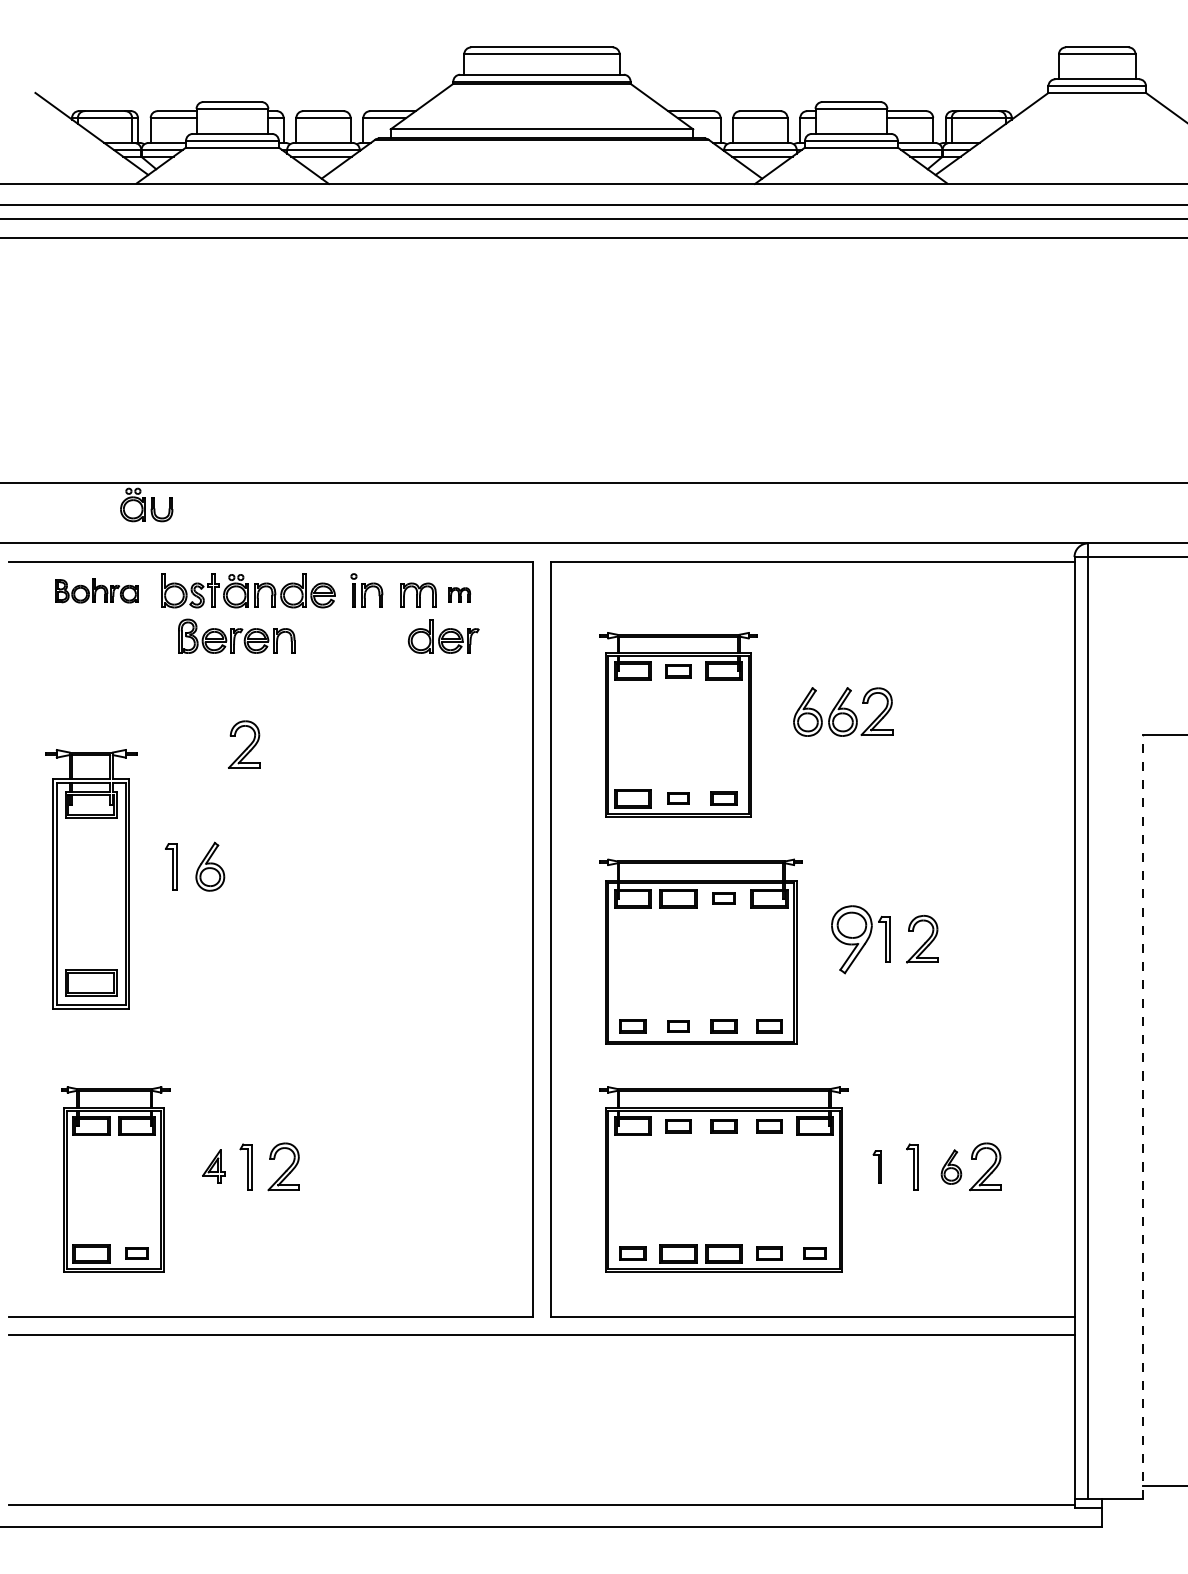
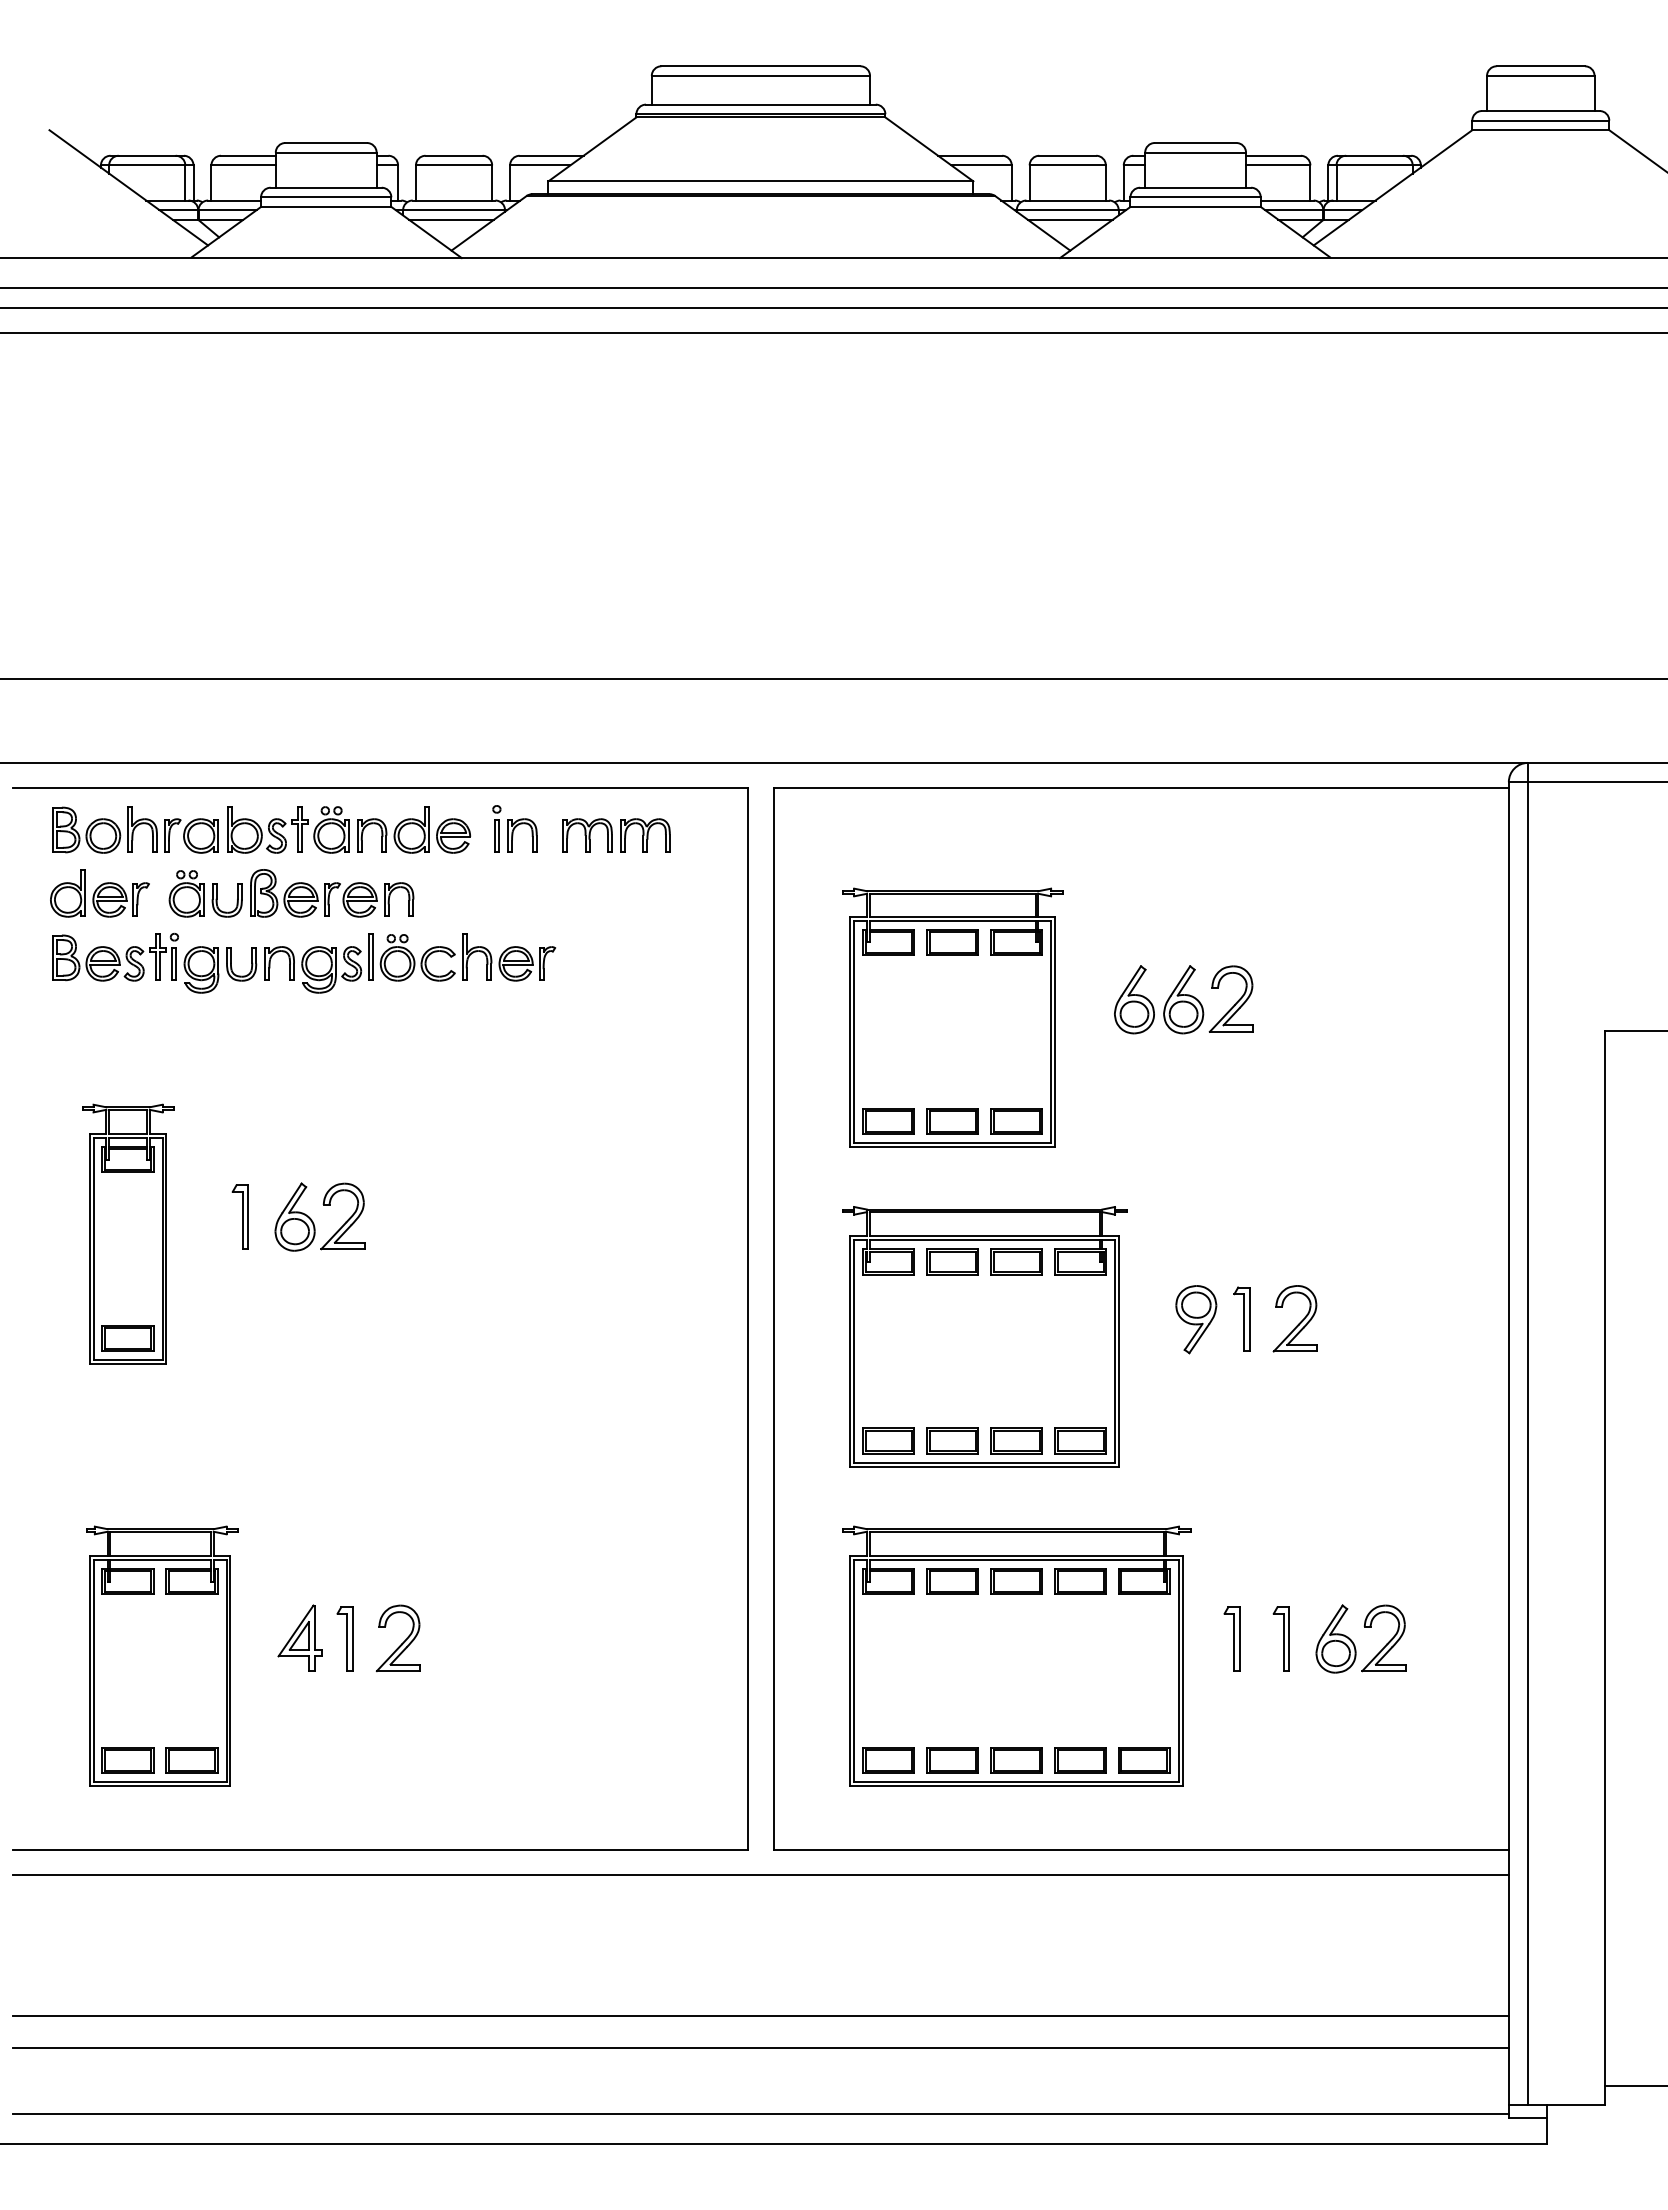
part: (146, 504) -> (205, 893), moved
part: (96, 590) -> (135, 829), size x1.43
part: (459, 595) -> (645, 835), size x1.67
part: (443, 636) -> (99, 893), moved
part: (678, 671) -> (952, 942), size x1.43
part: (216, 685) -> (304, 962), added
part: (244, 744) -> (342, 1216), moved
part: (678, 798) -> (952, 1121), size x1.67
part: (723, 798) -> (1016, 1121), size x1.43
part: (91, 878) -> (128, 1233), size x0.71
part: (723, 898) -> (1016, 1261), size x1.67
part: (852, 939) -> (1196, 1319), size x0.71
part: (632, 1025) -> (888, 1440), size x1.43
part: (678, 1025) -> (952, 1440), size x1.67
part: (723, 1025) -> (1016, 1440), size x1.43
part: (769, 1025) -> (1080, 1440), size x1.43
line: (1142, 1117) -> (1604, 1568), dashed -> solid
part: (678, 1126) -> (952, 1581), size x1.43
part: (723, 1126) -> (1016, 1581), size x1.43
part: (769, 1126) -> (1080, 1581), size x1.43
part: (213, 1166) -> (299, 1637), size x1.43
part: (877, 1166) -> (1231, 1638), size x1.43
part: (951, 1166) -> (1335, 1638), size x1.43
part: (136, 1253) -> (191, 1760), size x1.67
part: (632, 1253) -> (888, 1760), size x1.43
part: (769, 1253) -> (1080, 1760), size x1.43
part: (815, 1253) -> (1144, 1760), size x1.67
line: (541, 1435) -> (760, 2015), added
line: (541, 1458) -> (760, 2047), added

